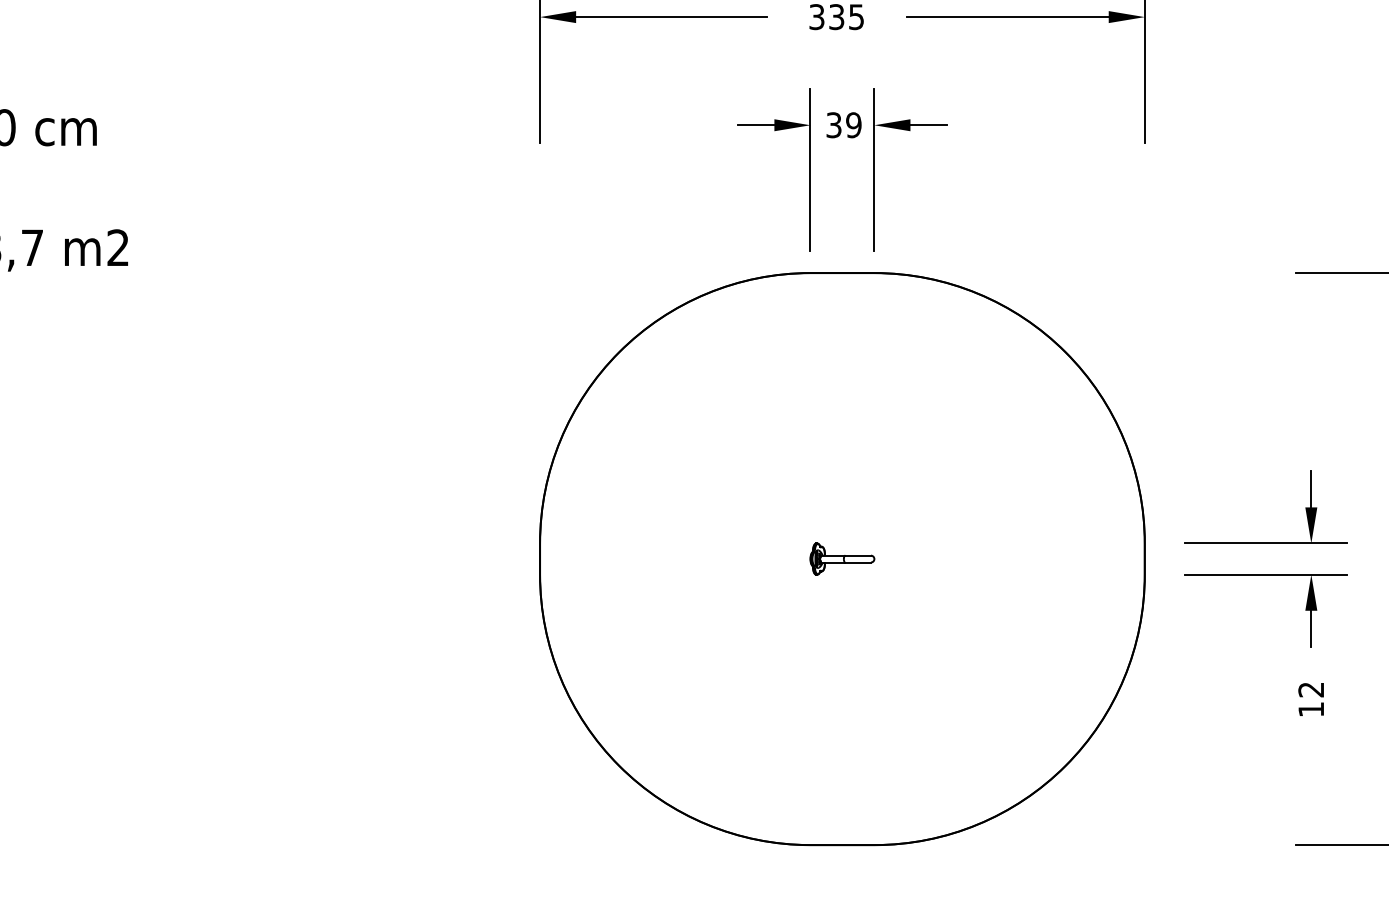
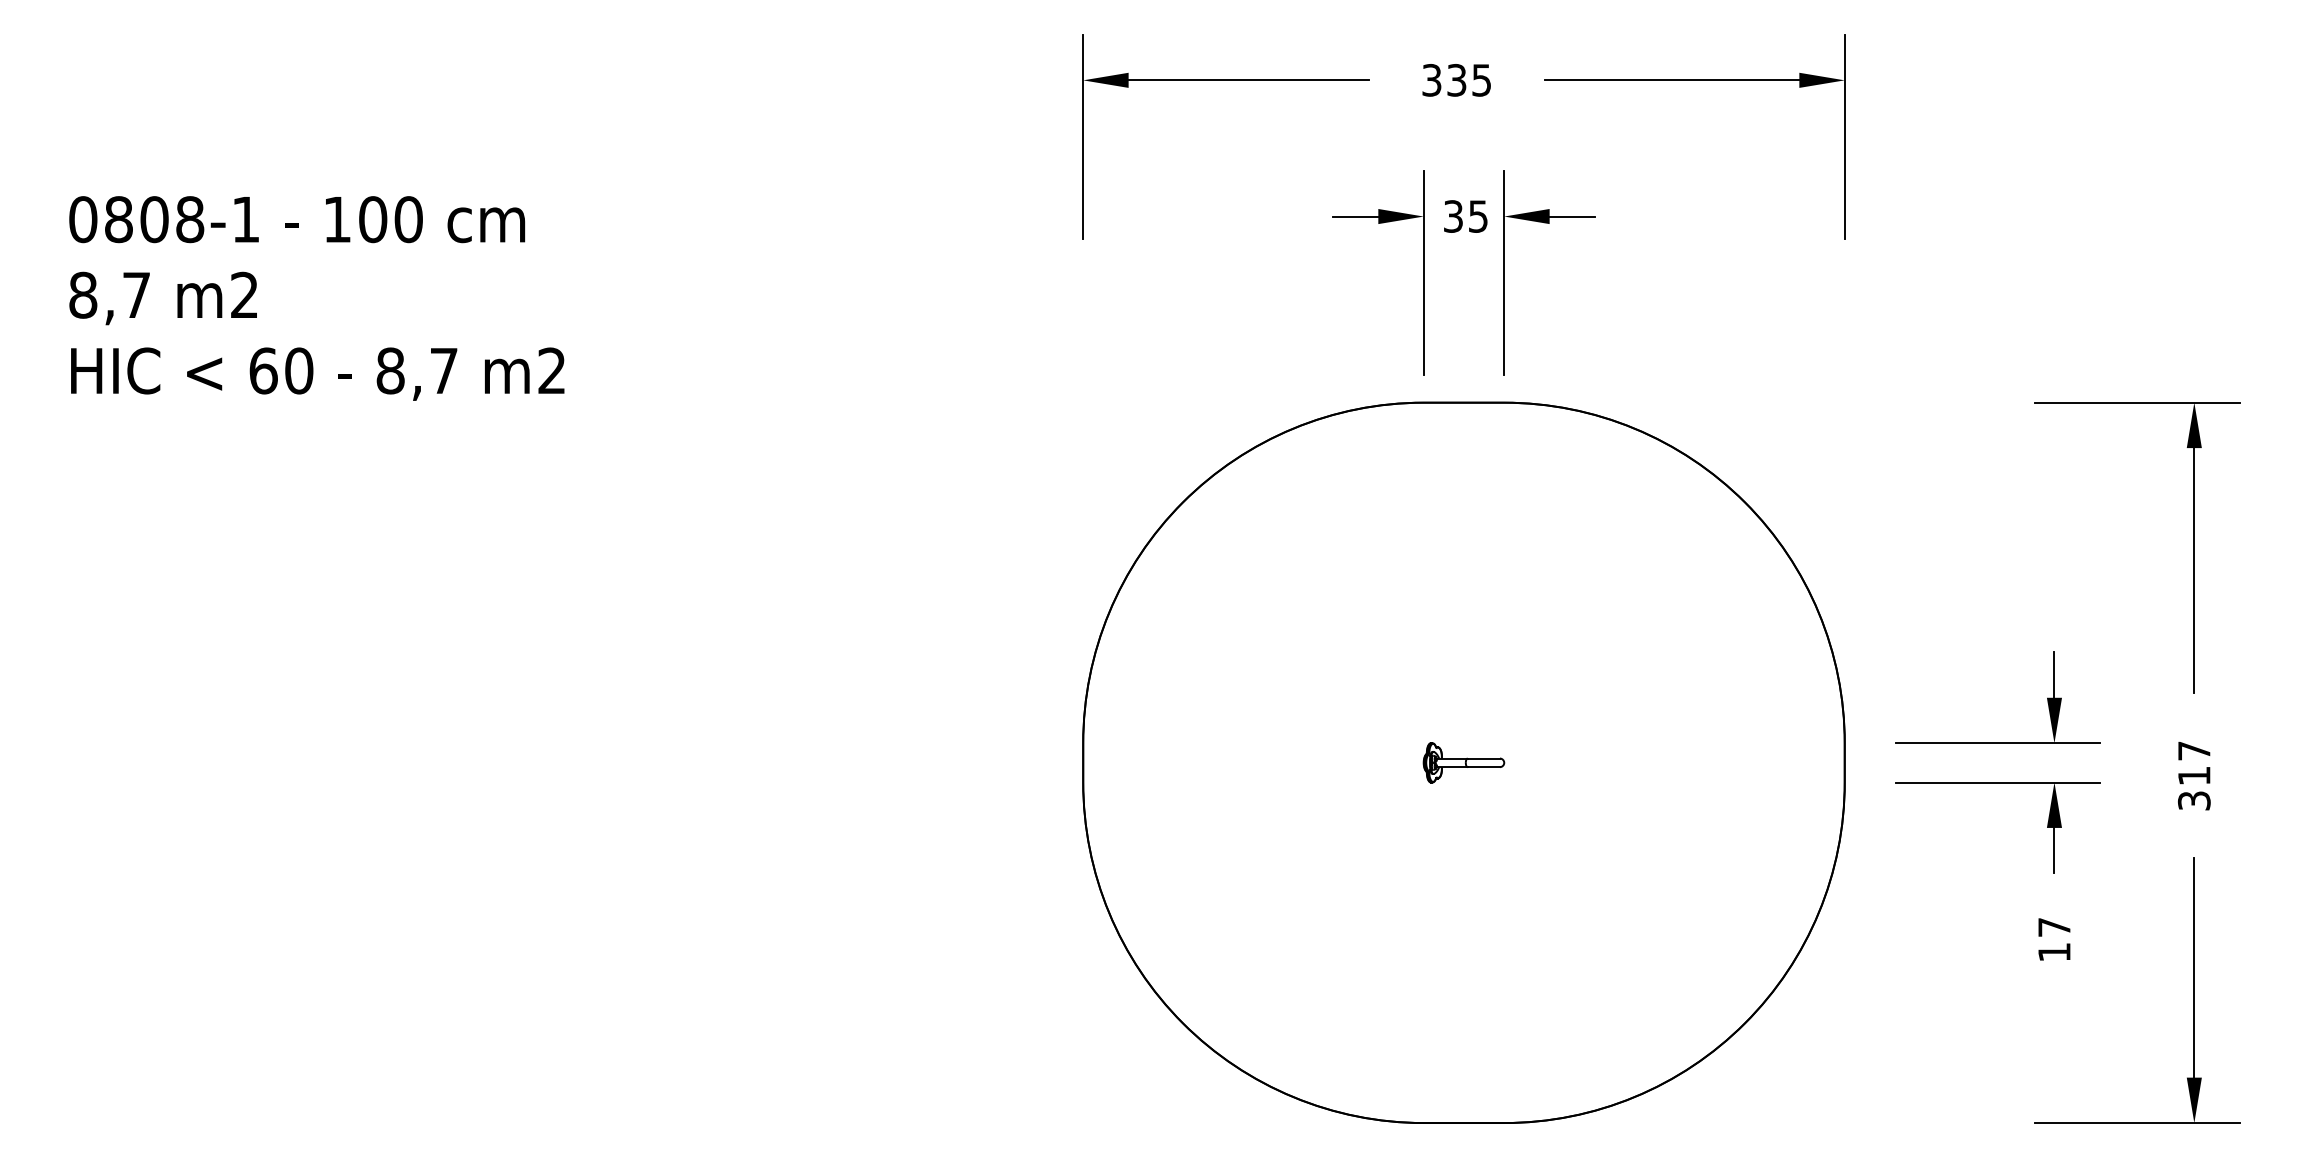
text: (853, 125) -> (1478, 216), 39 -> 35
text: (1311, 689) -> (2054, 927), 12 -> 17

